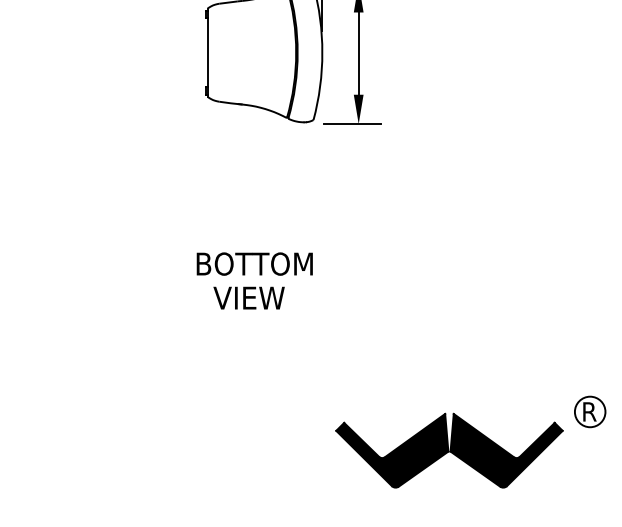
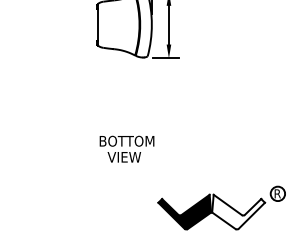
text: (253, 279) -> (126, 148), moved
fill: (506, 449) -> (238, 211), removed

